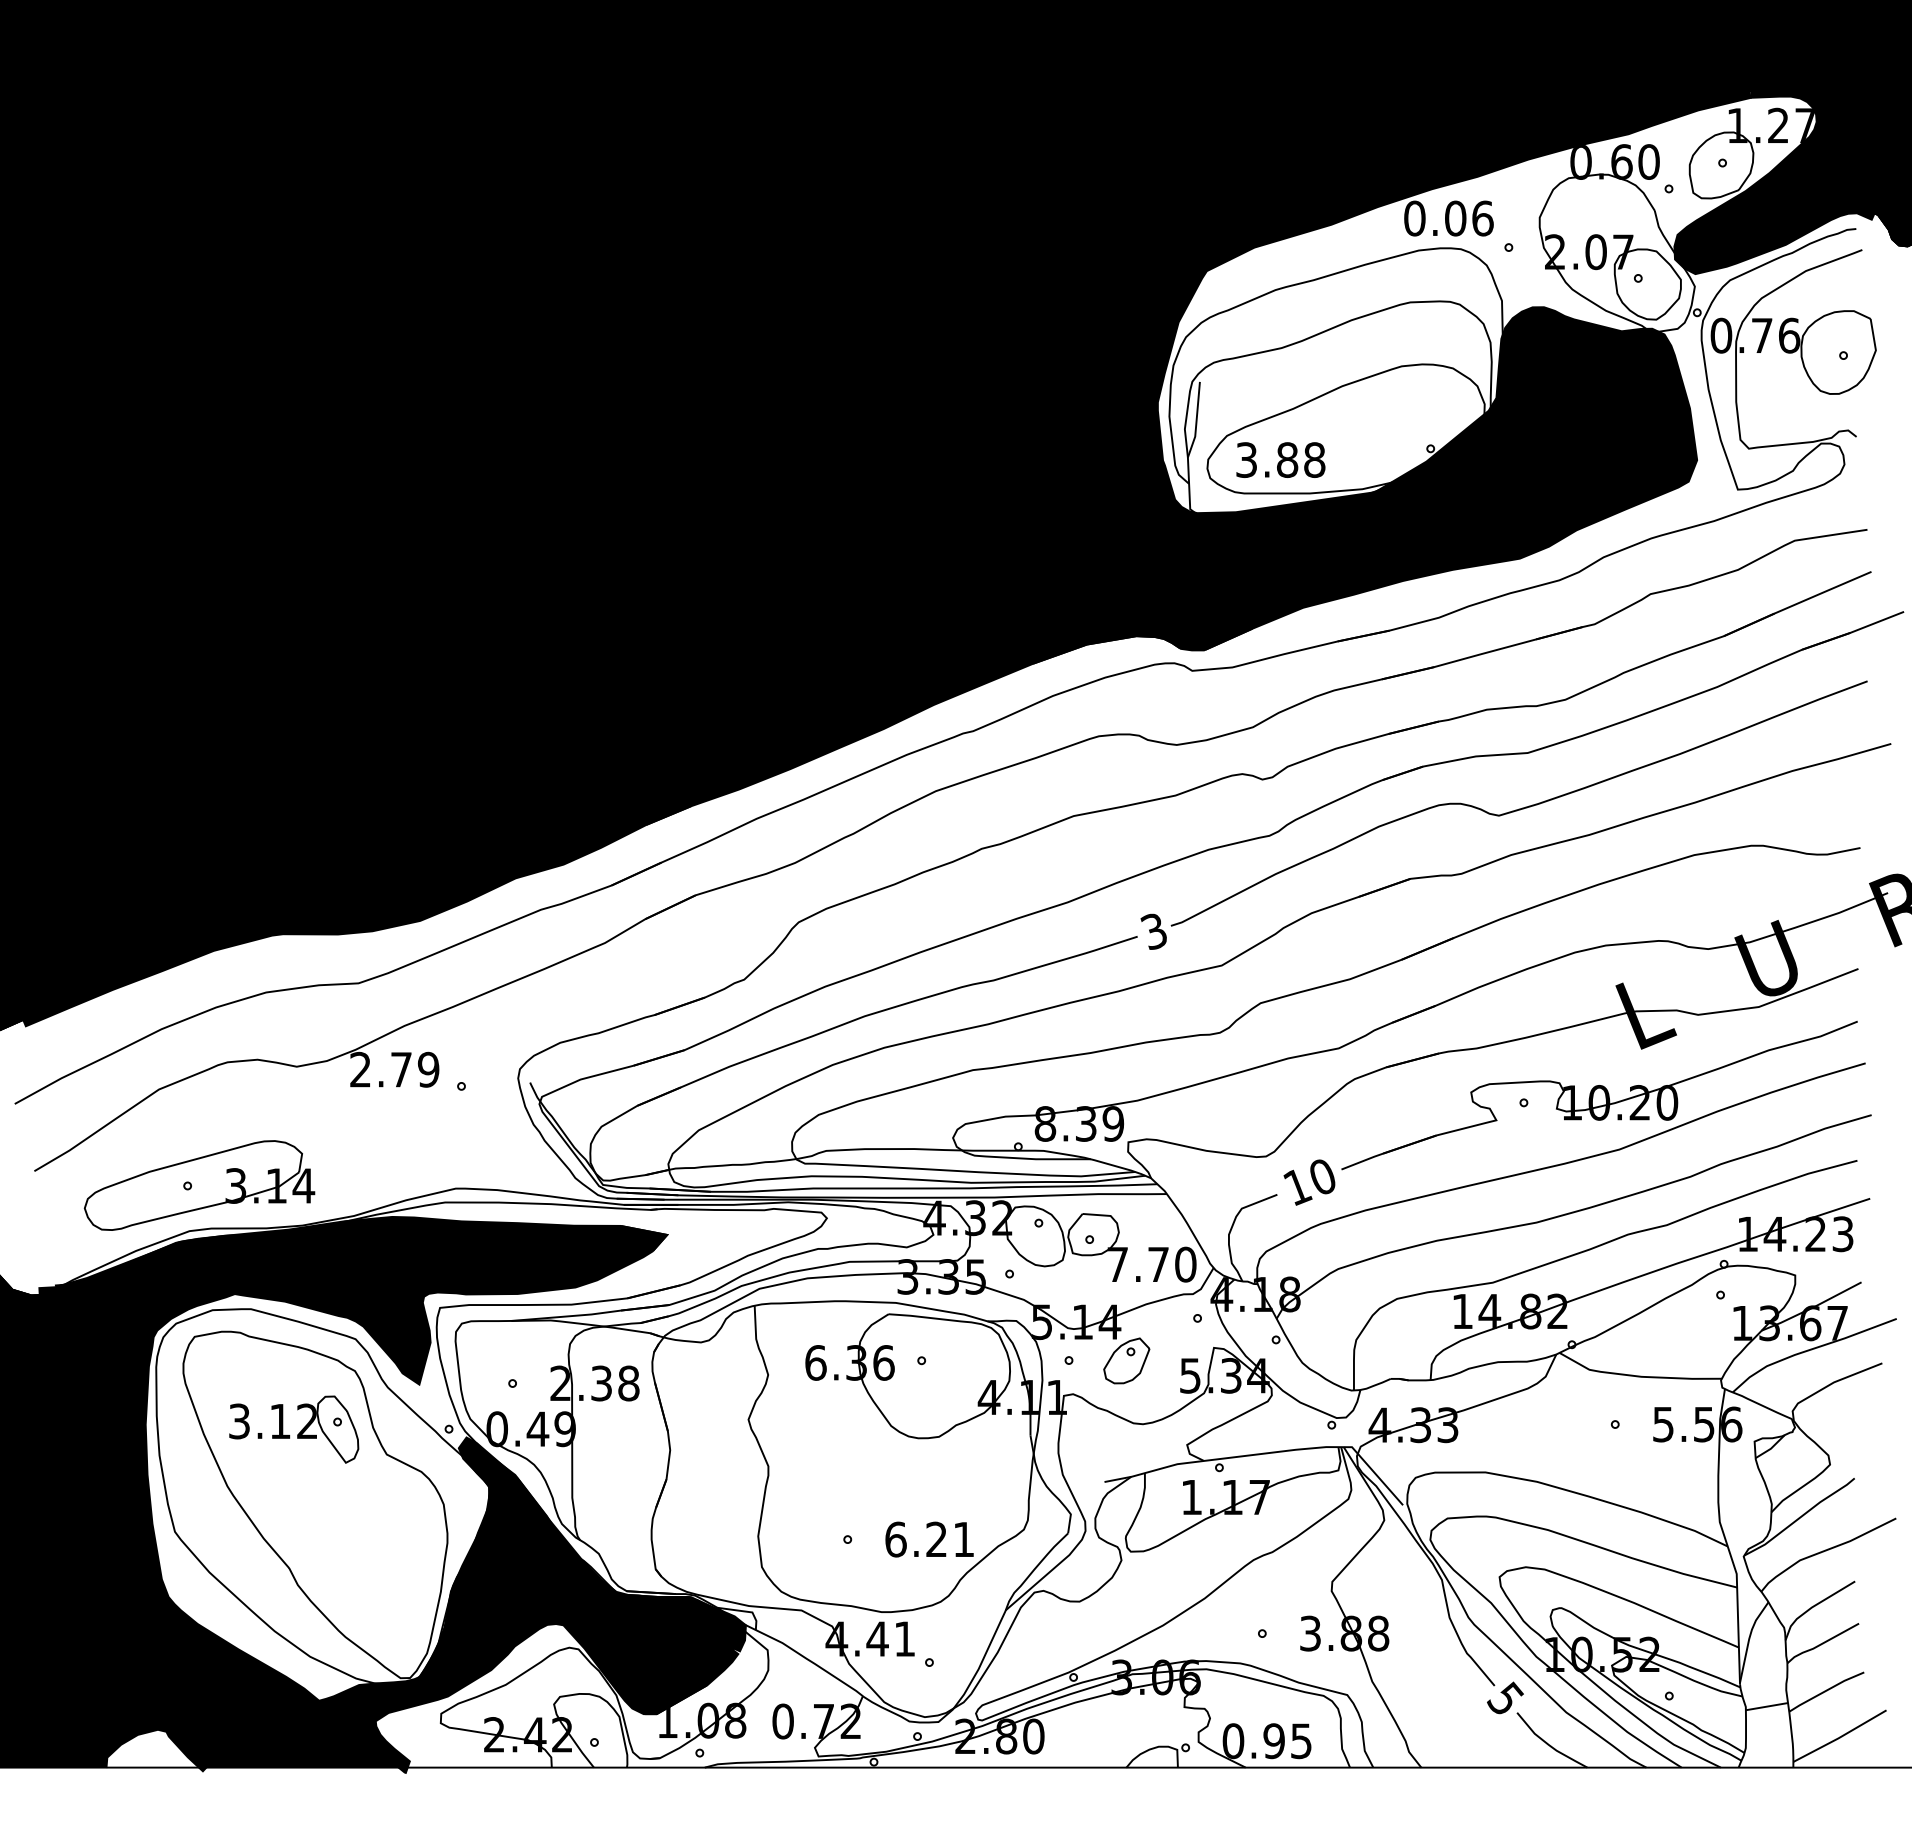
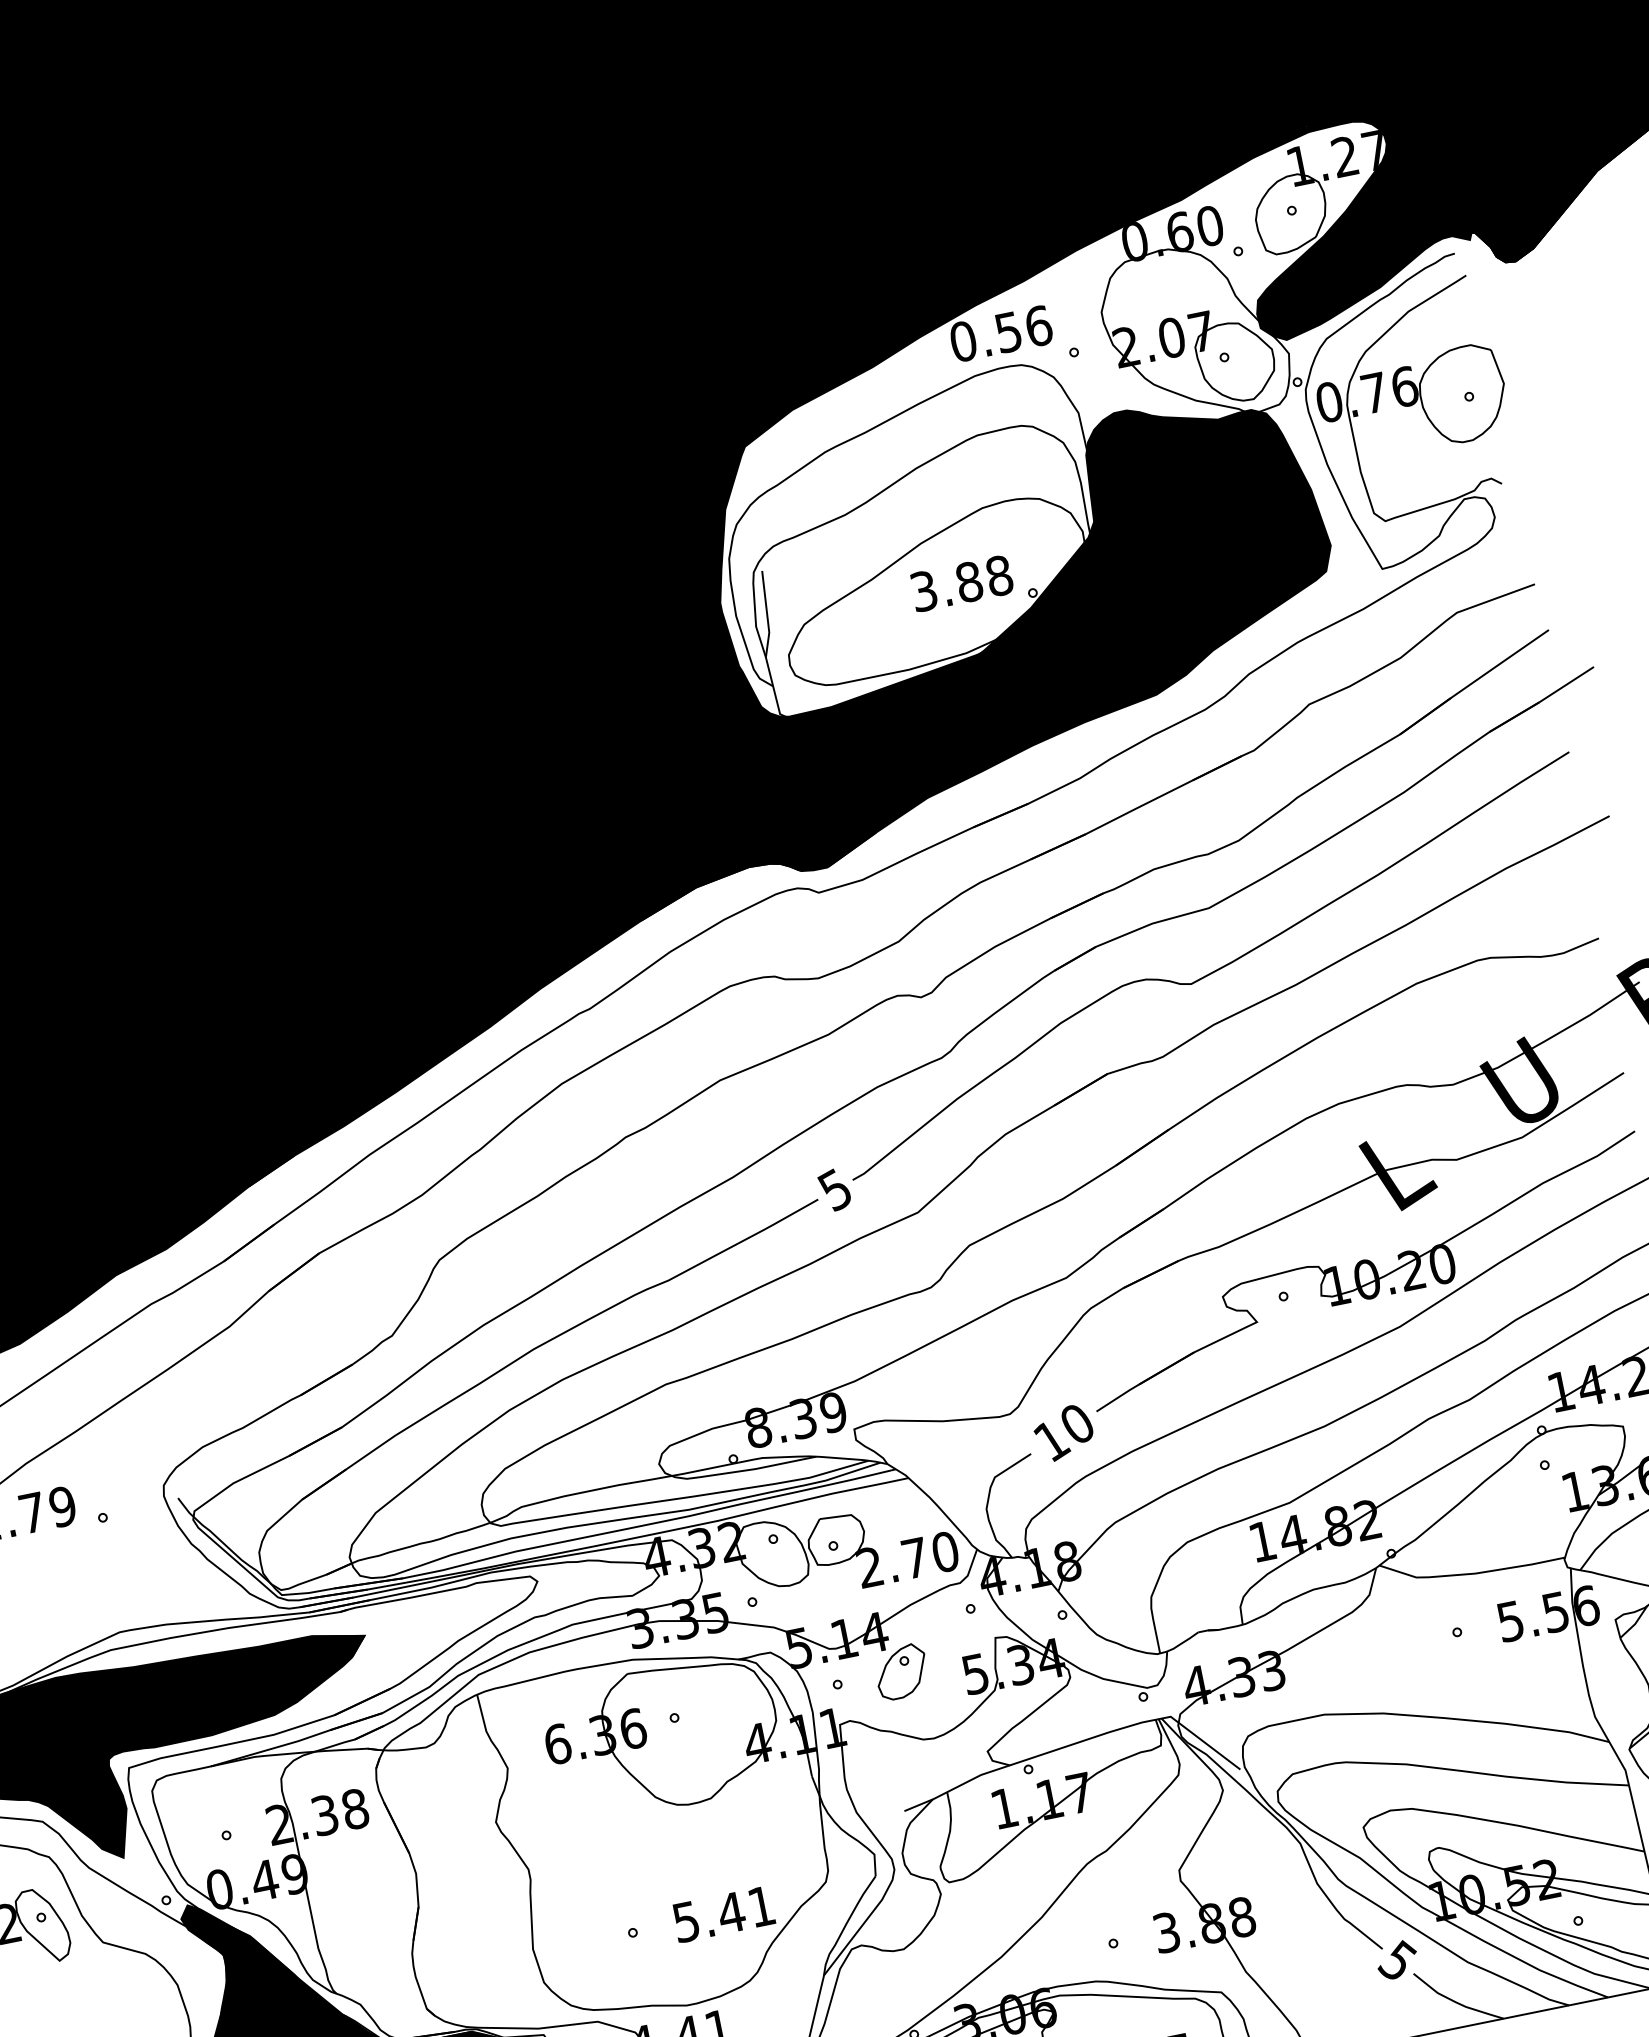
text: (1455, 218) -> (1008, 332), 0.06 -> 0.56
text: (1280, 459) -> (961, 582), moved
text: (1153, 931) -> (834, 1190), 3 -> 5
text: (1117, 1263) -> (869, 1566), 7.70 -> 2.70
text: (916, 1539) -> (709, 1917), 6.21 -> 5.41

